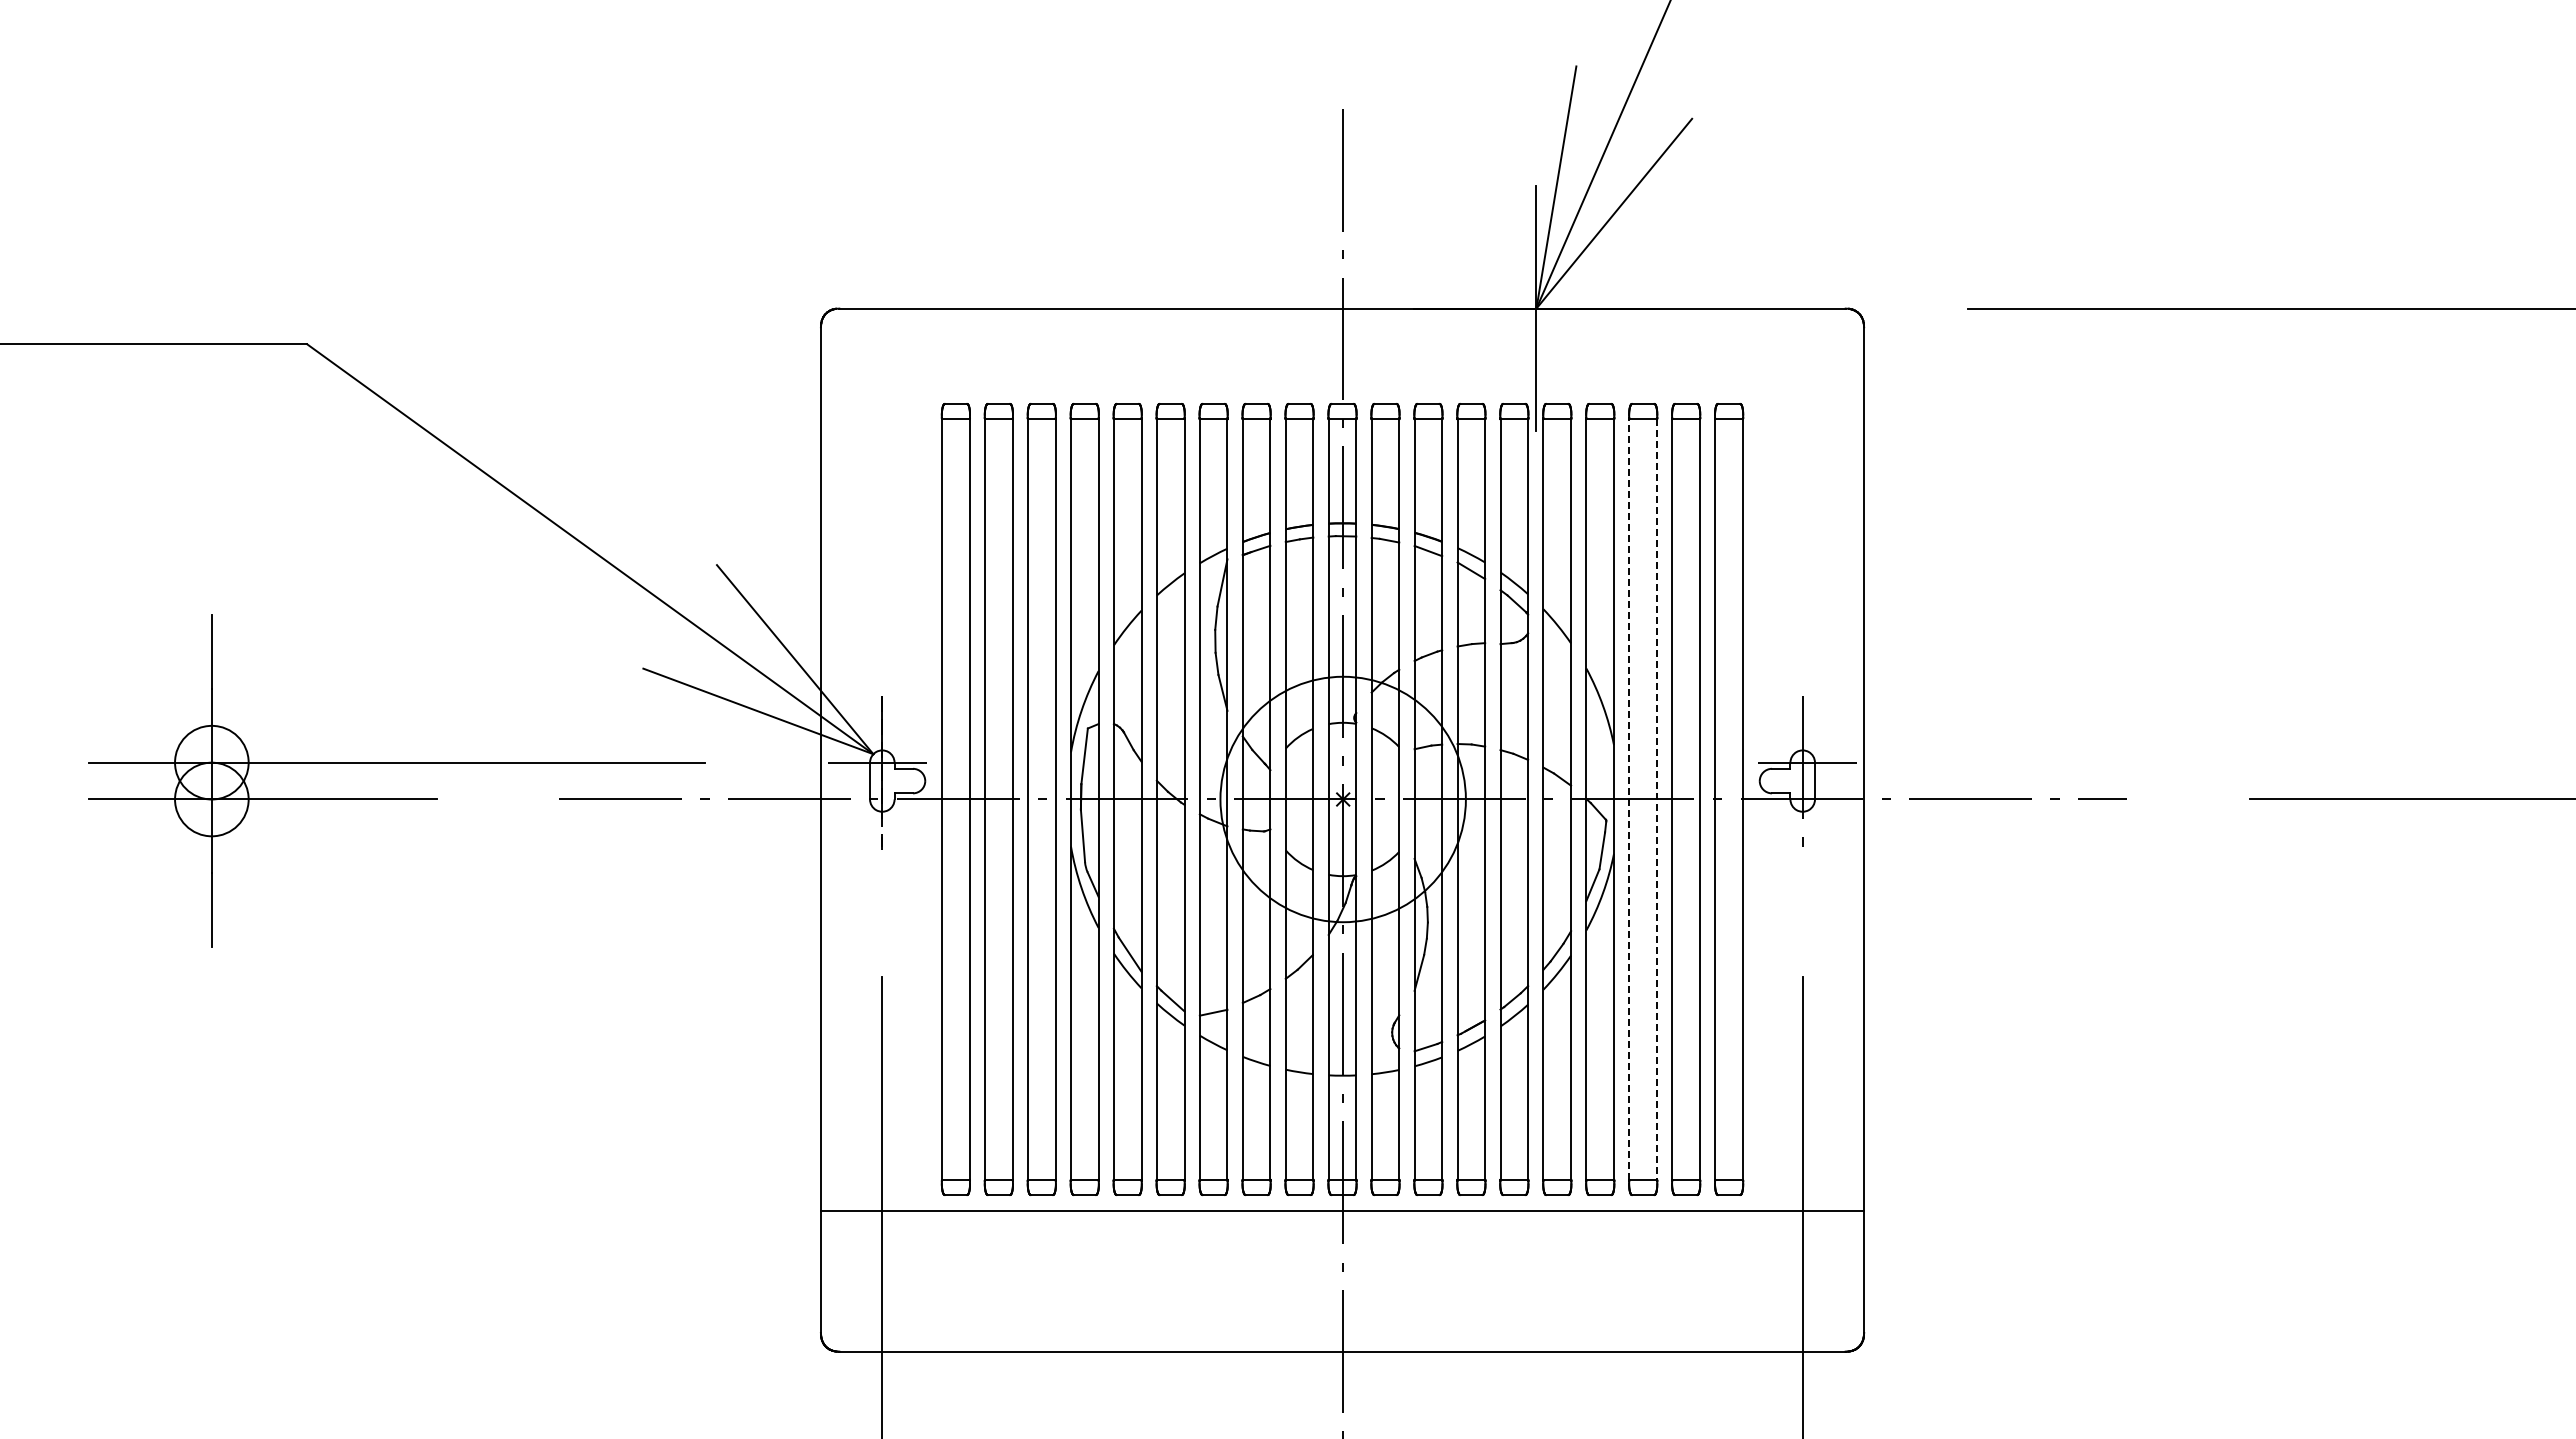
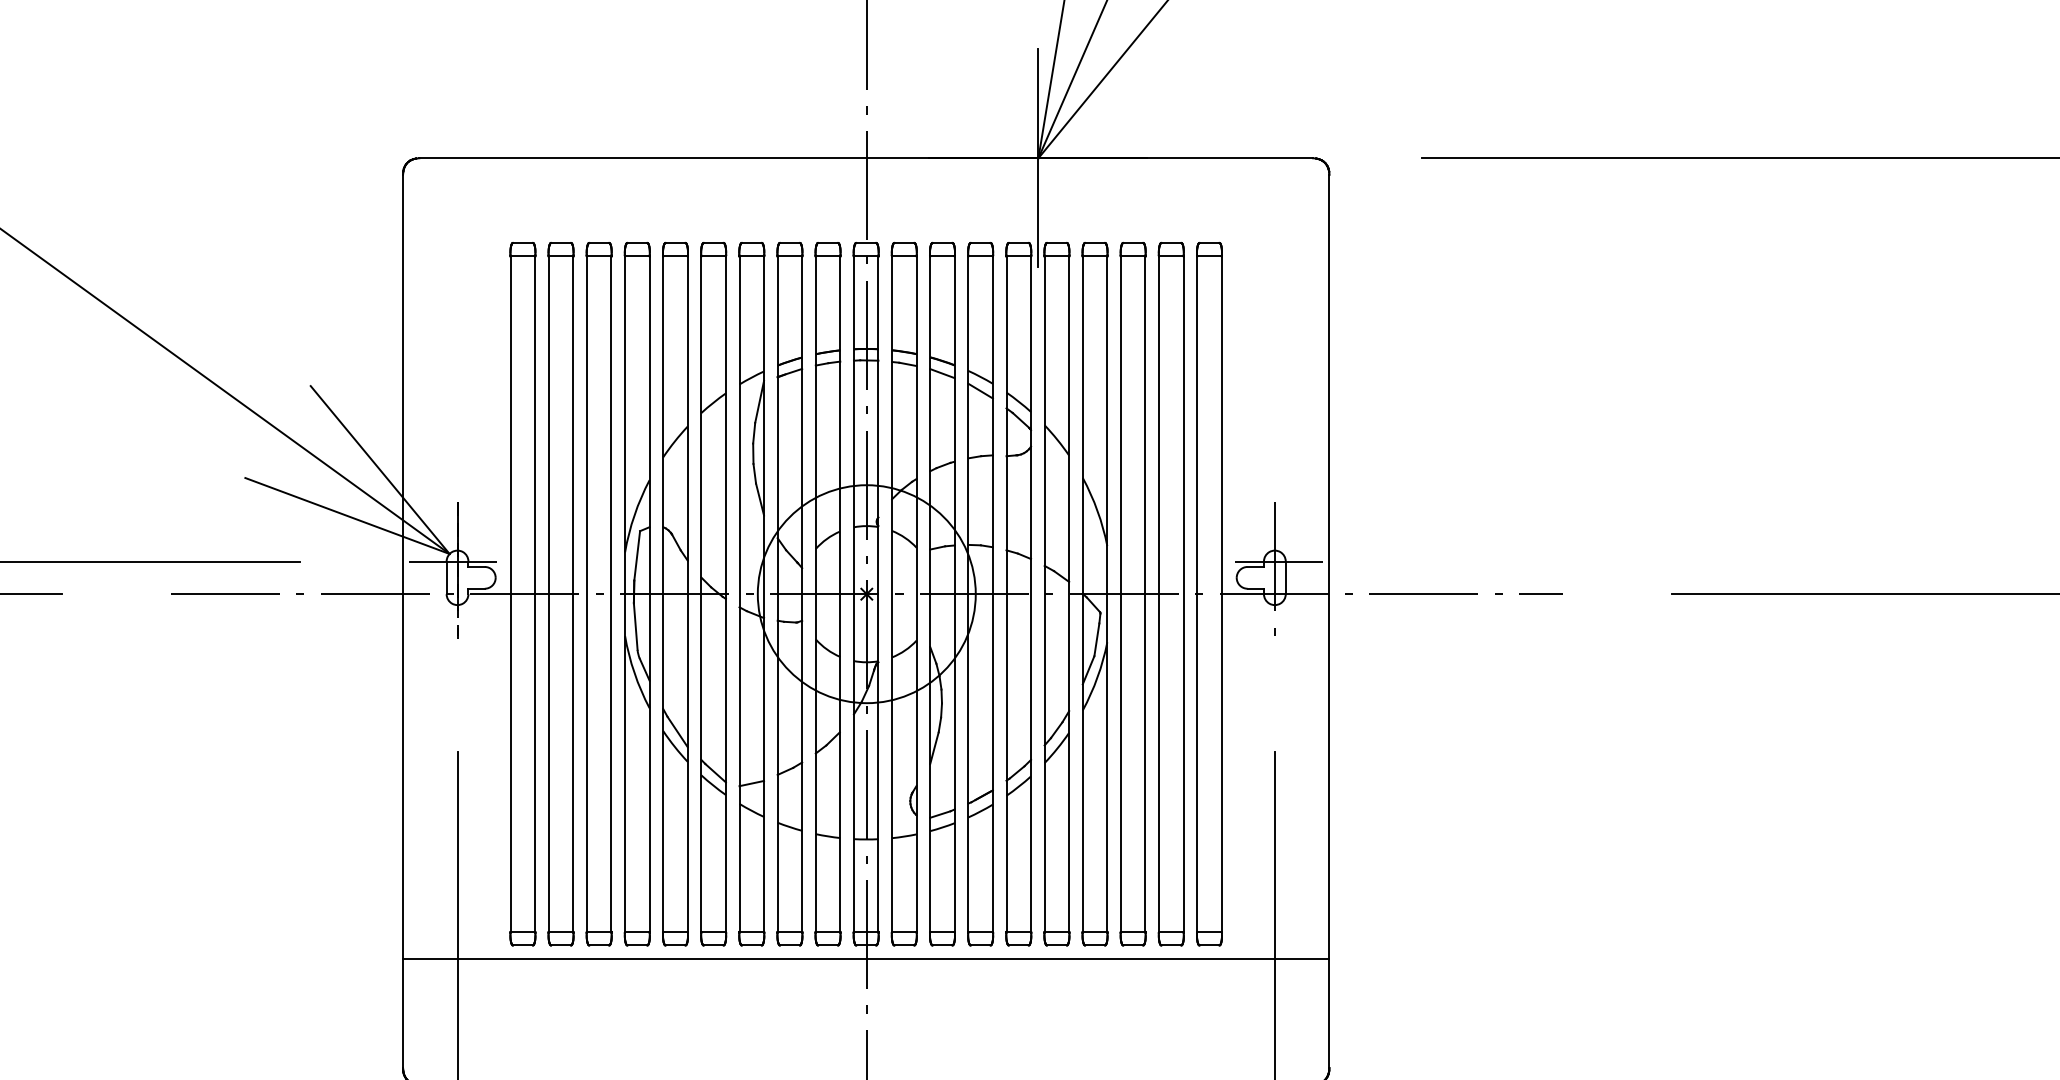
line: (1629, 799) -> (1121, 594), dashed -> solid
line: (1656, 800) -> (1145, 595), dashed -> solid

